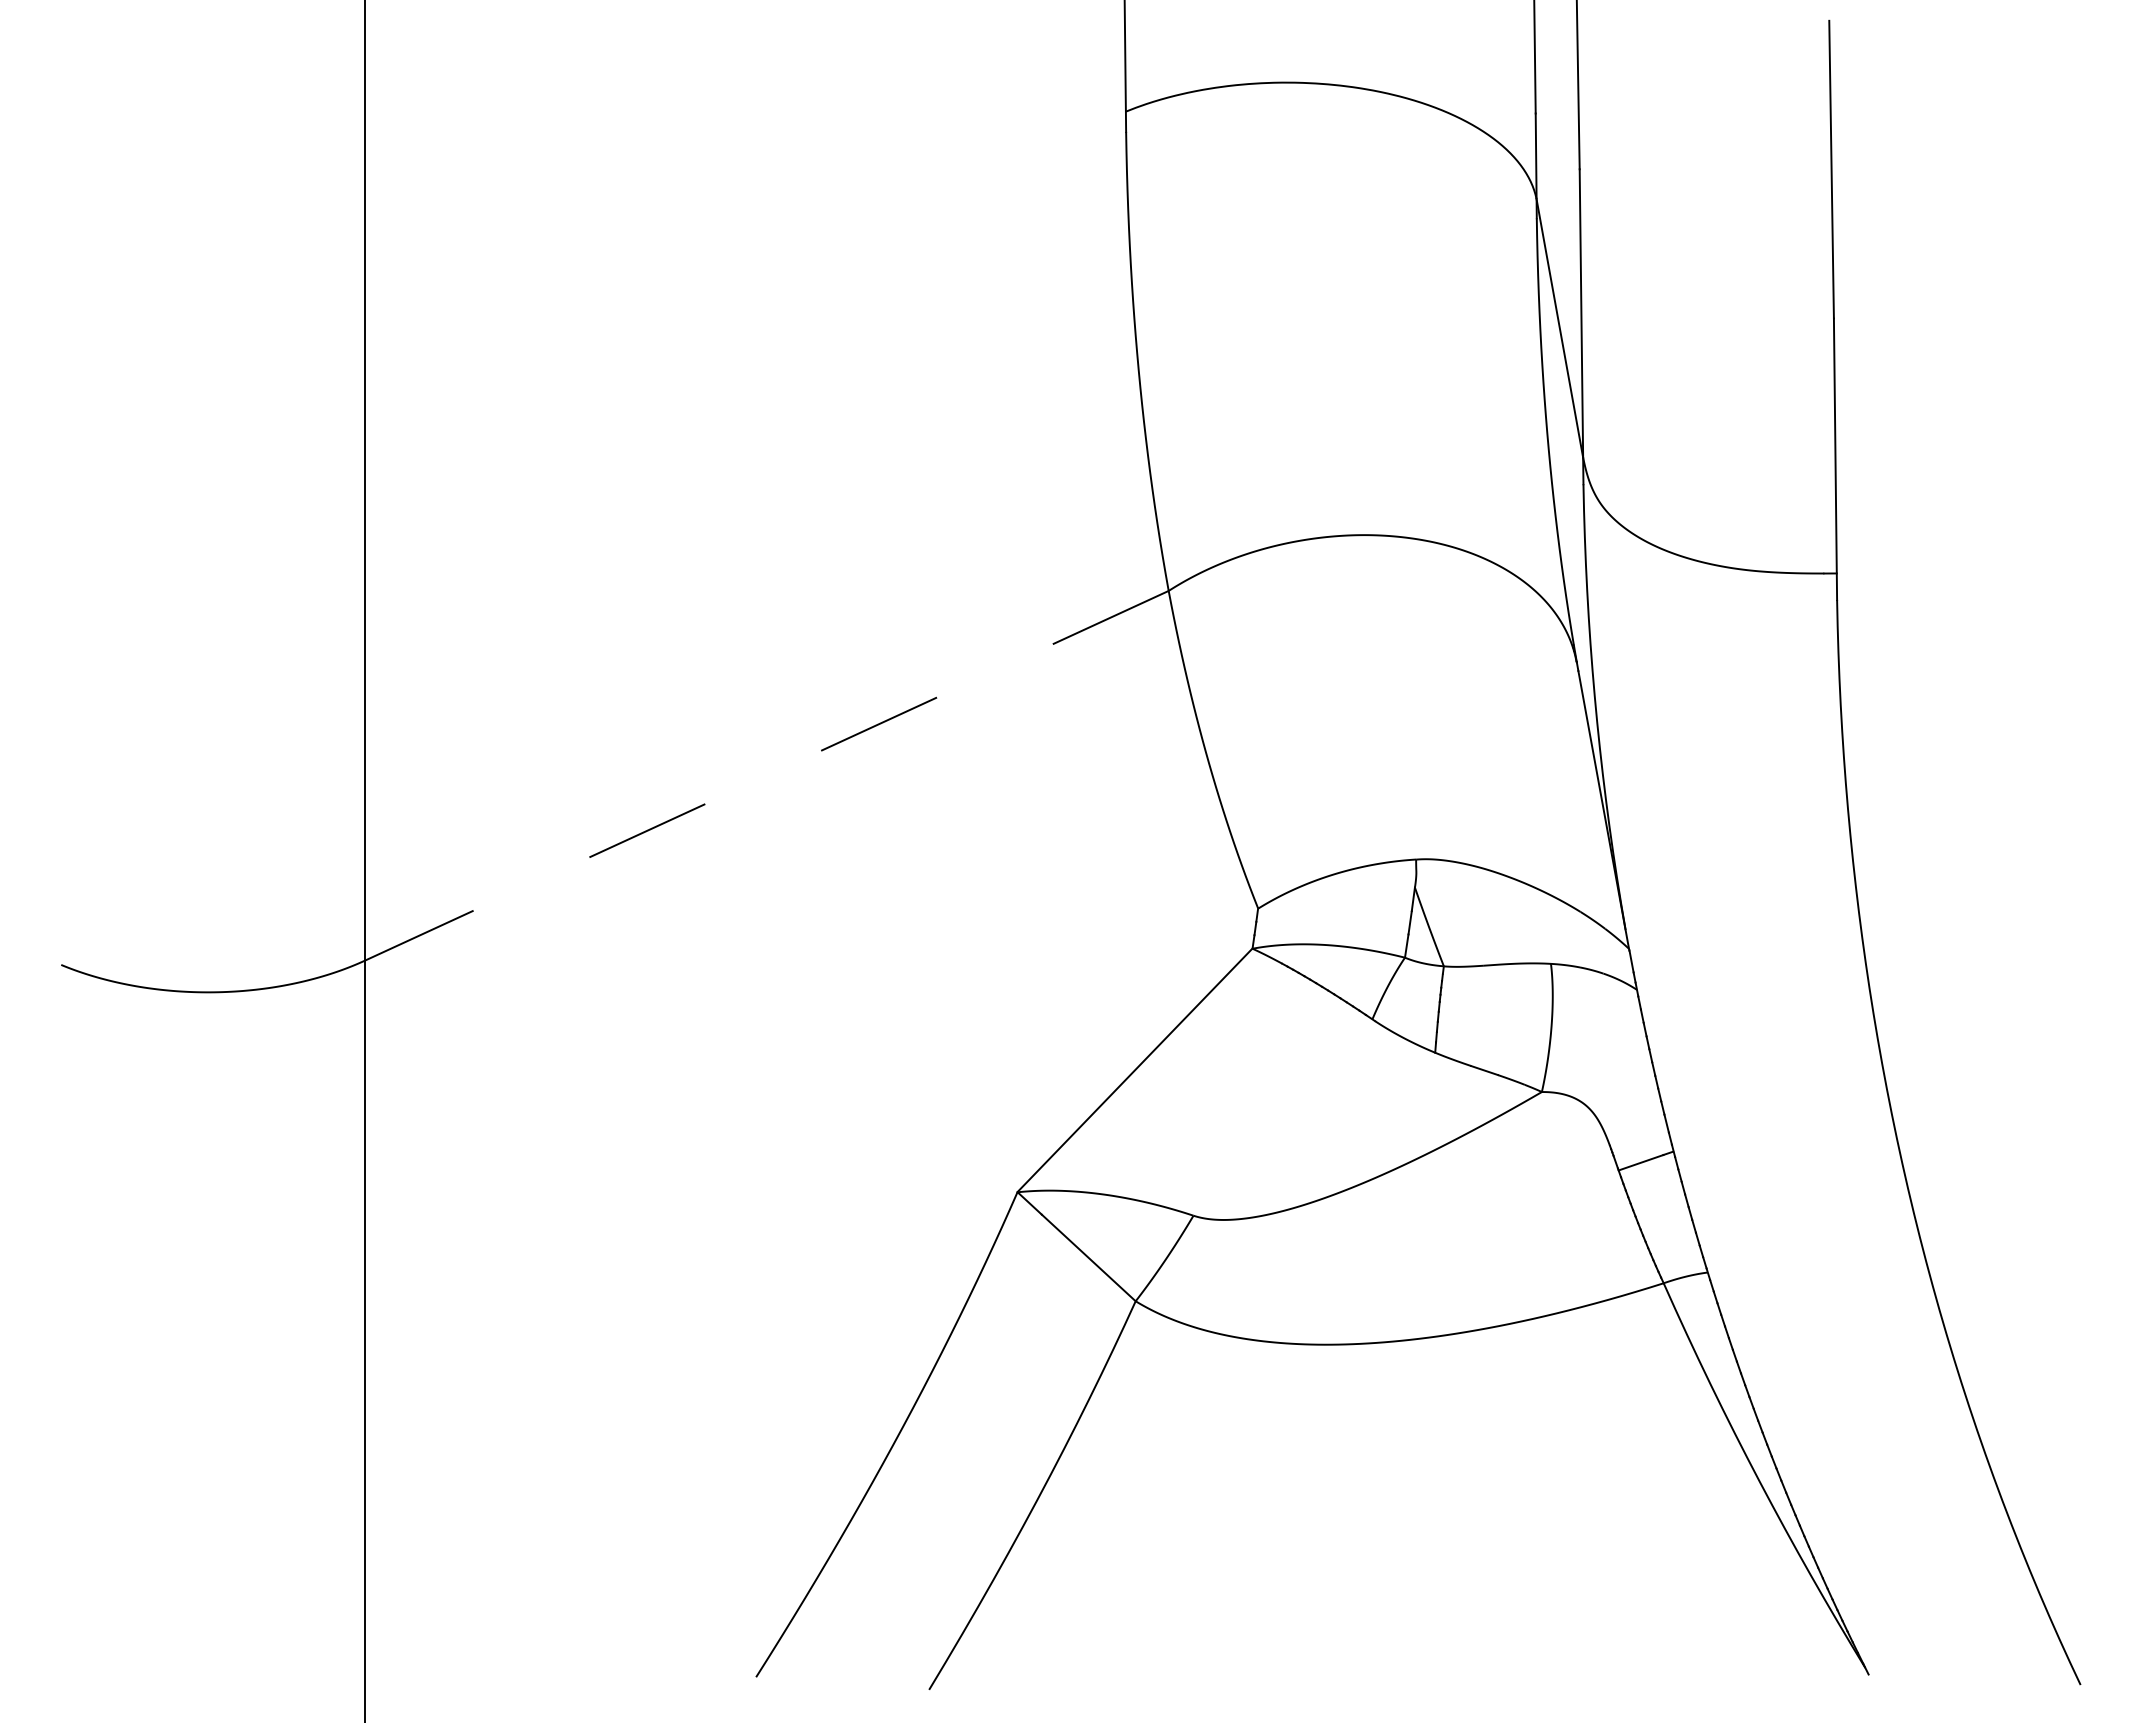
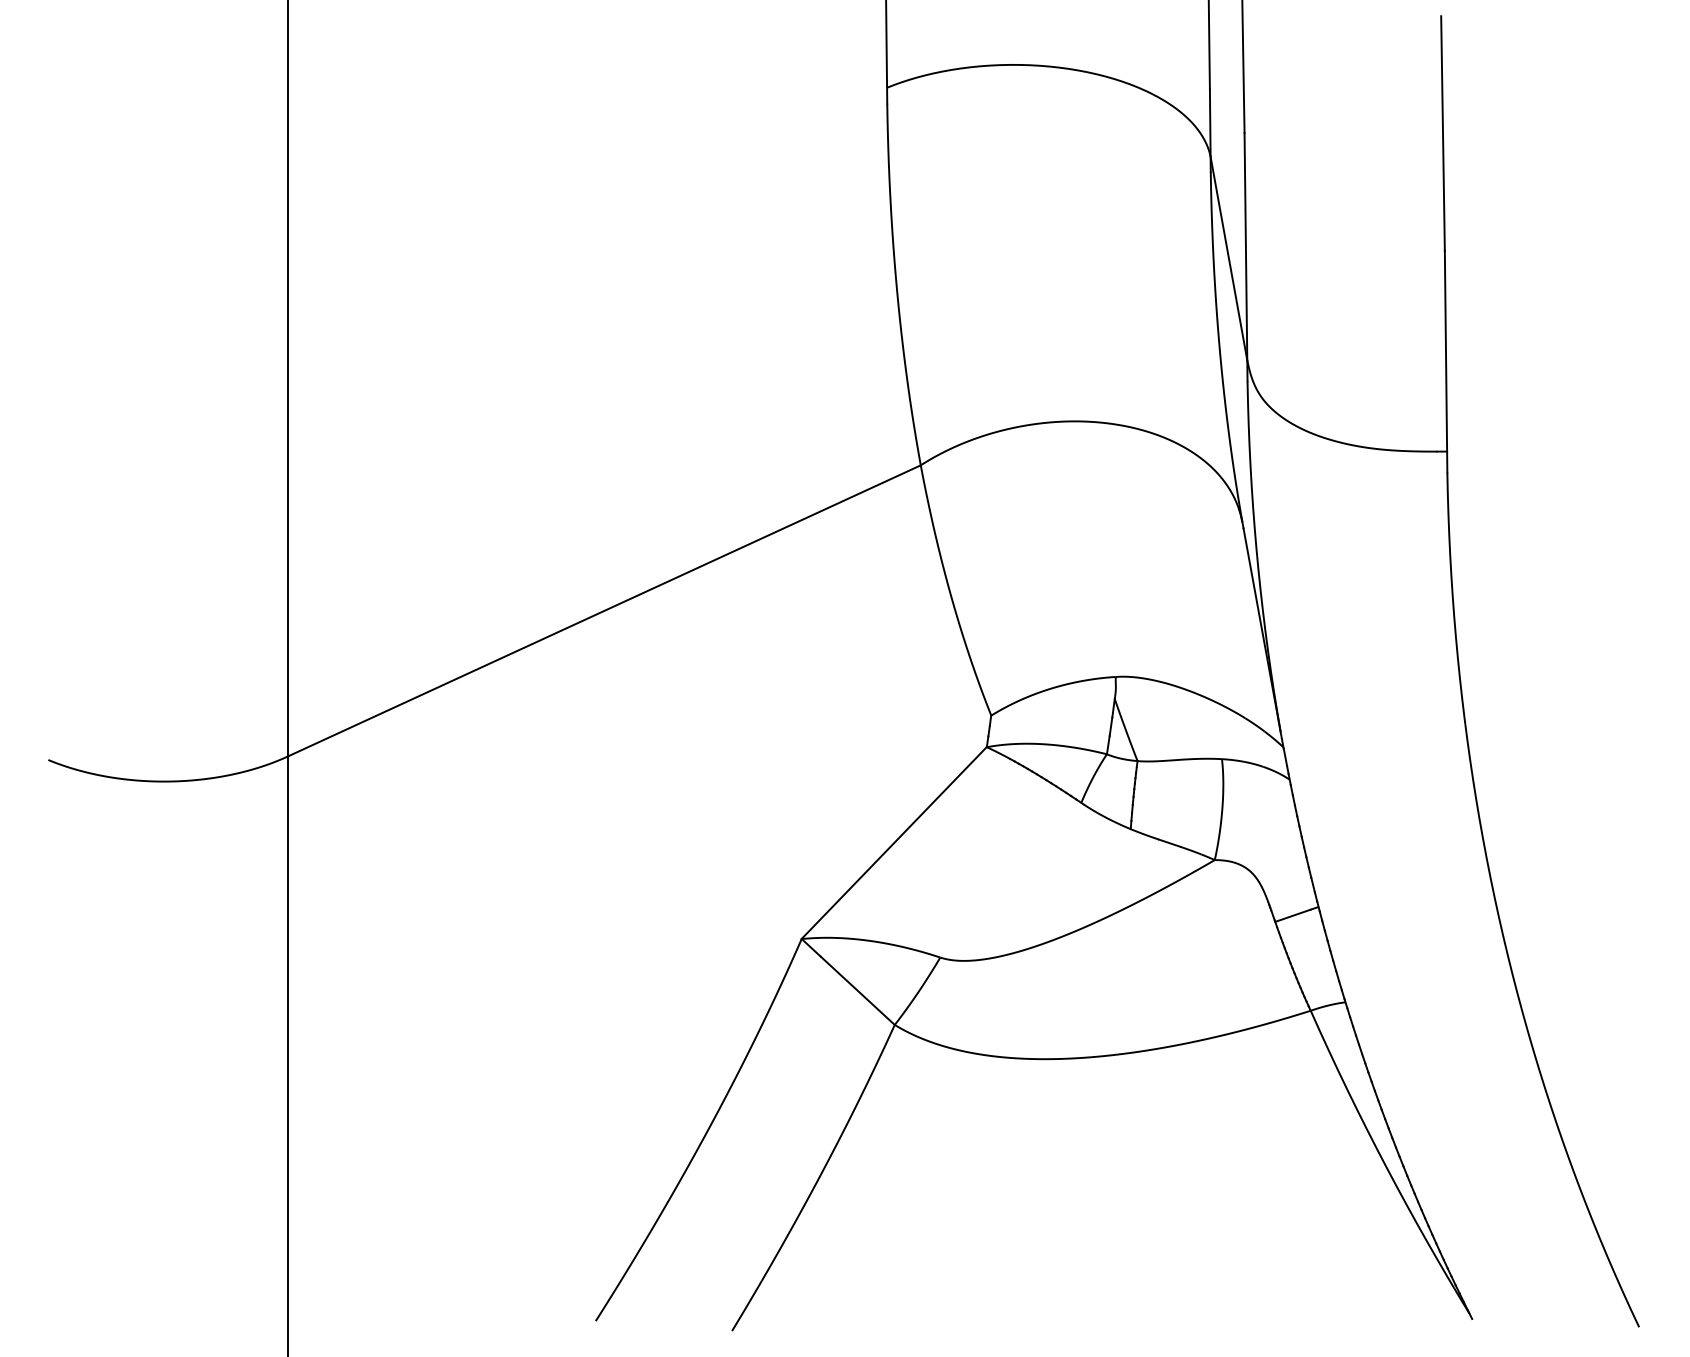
line: (766, 775) -> (603, 610), dashed -> solid

